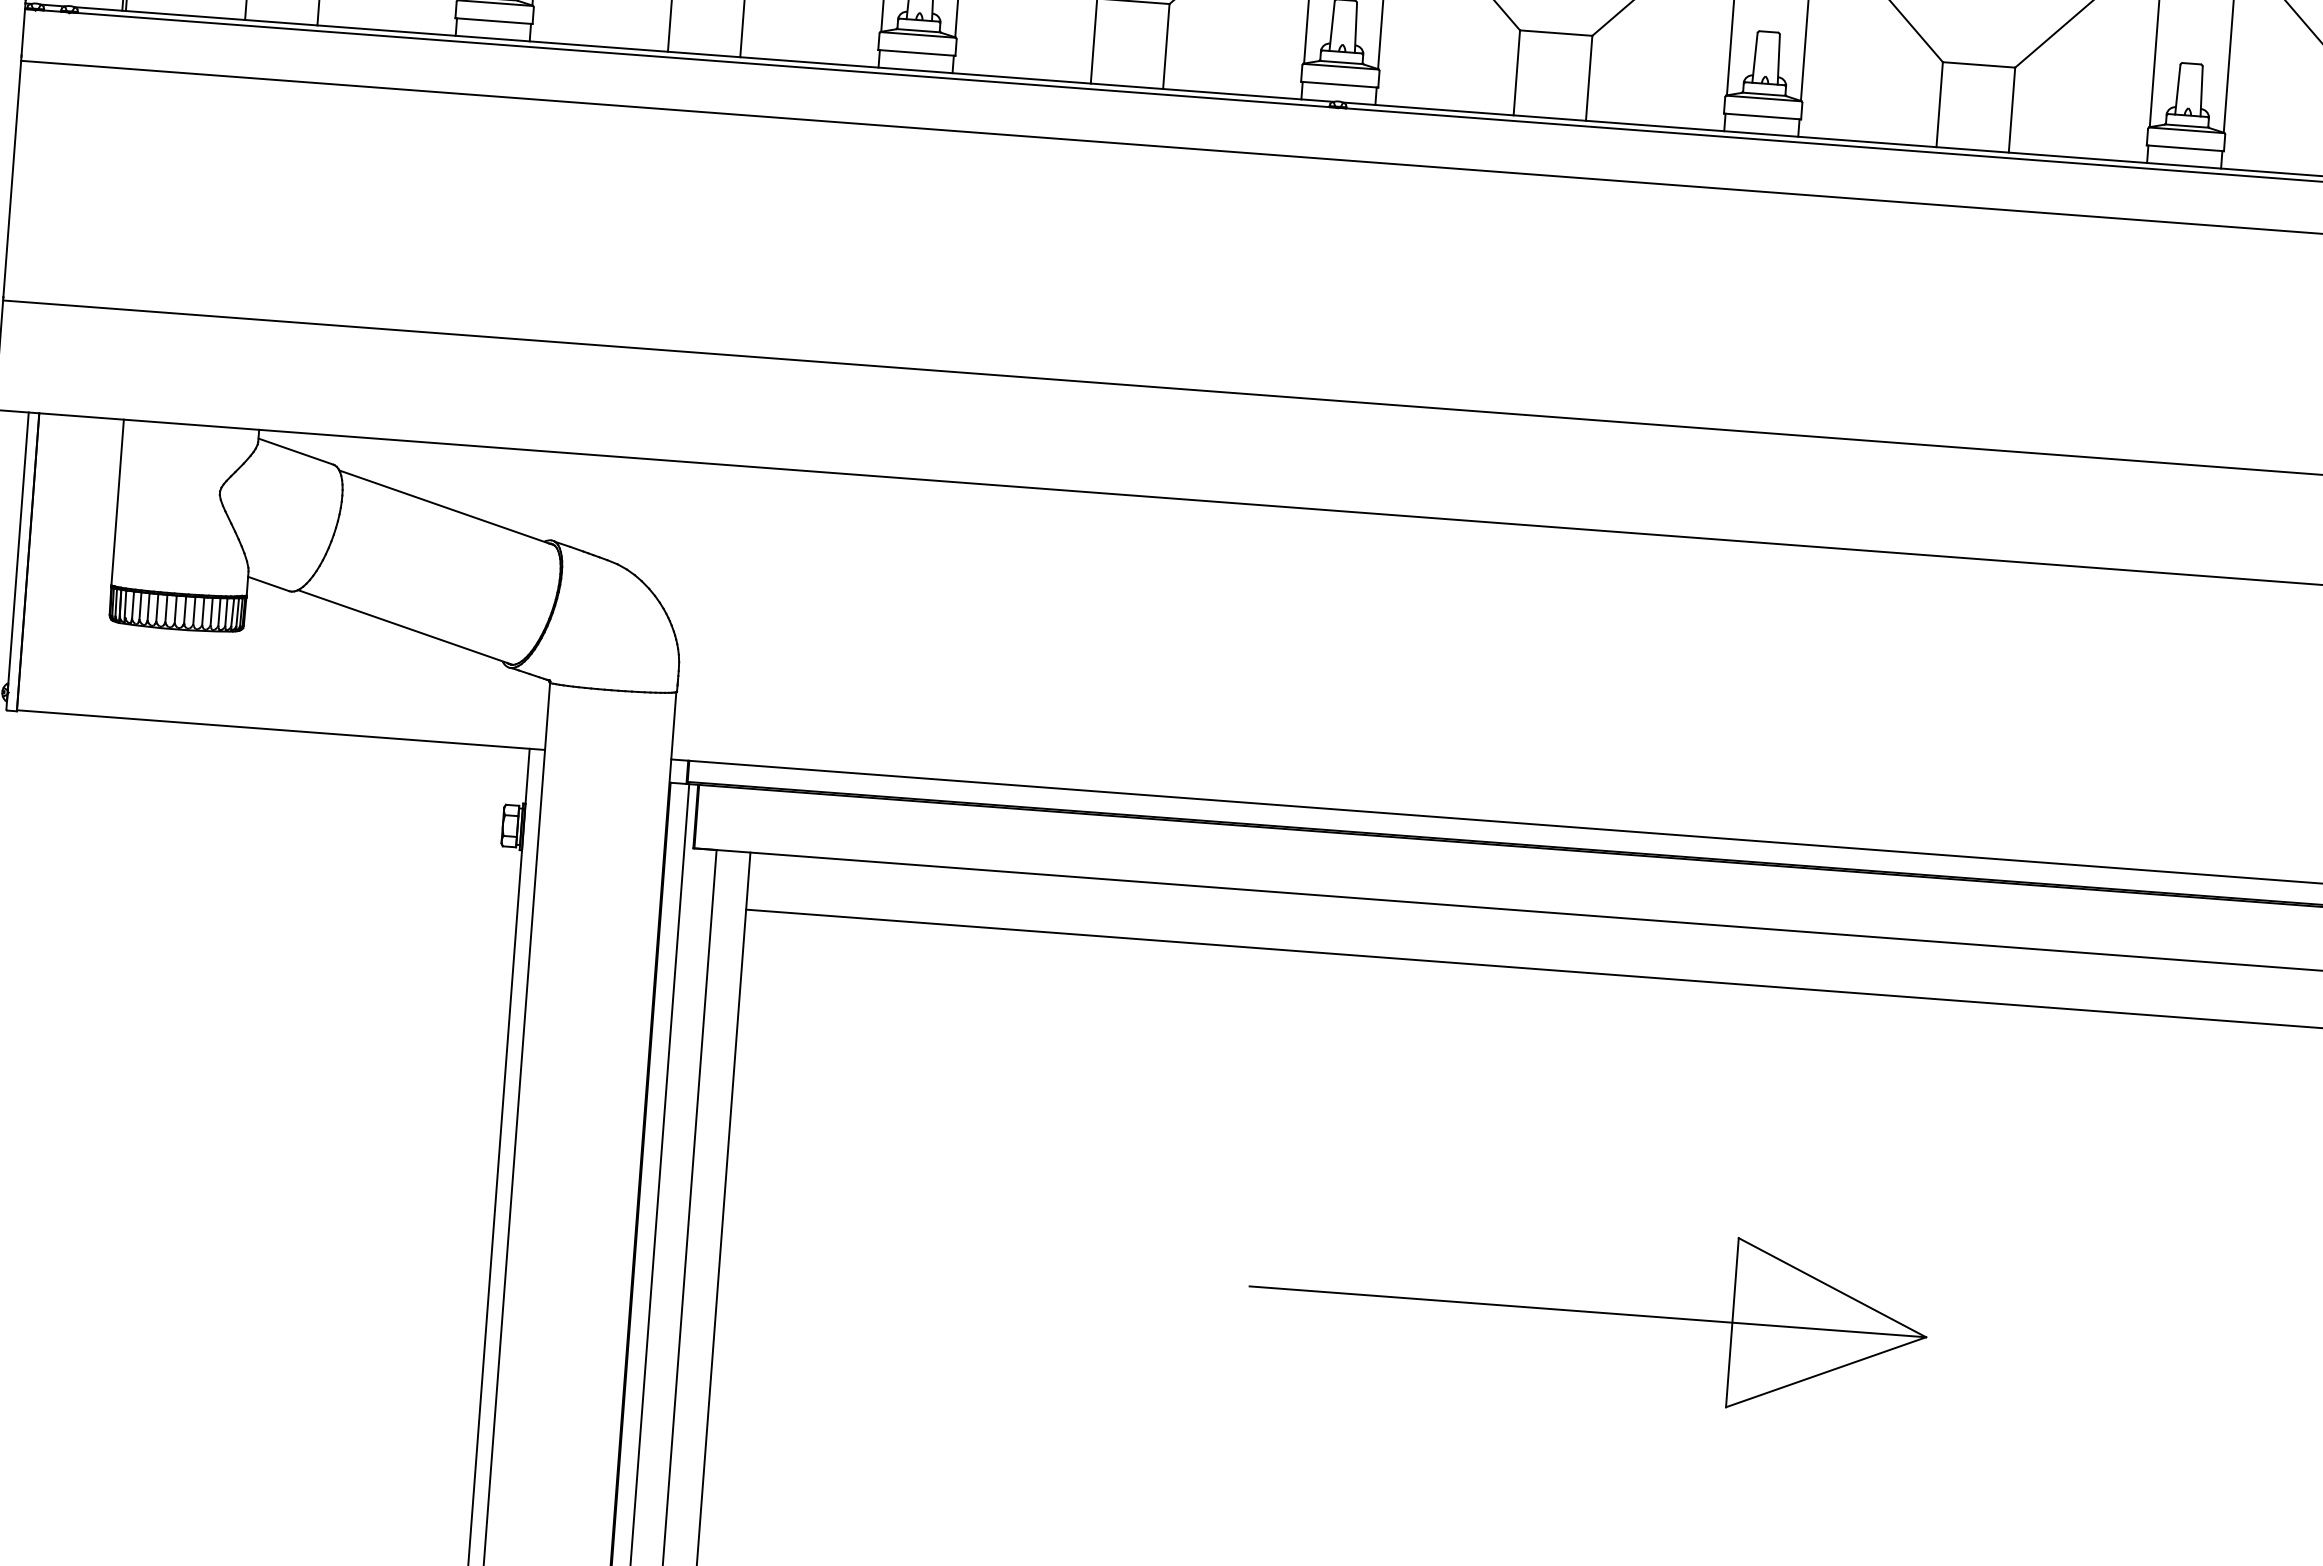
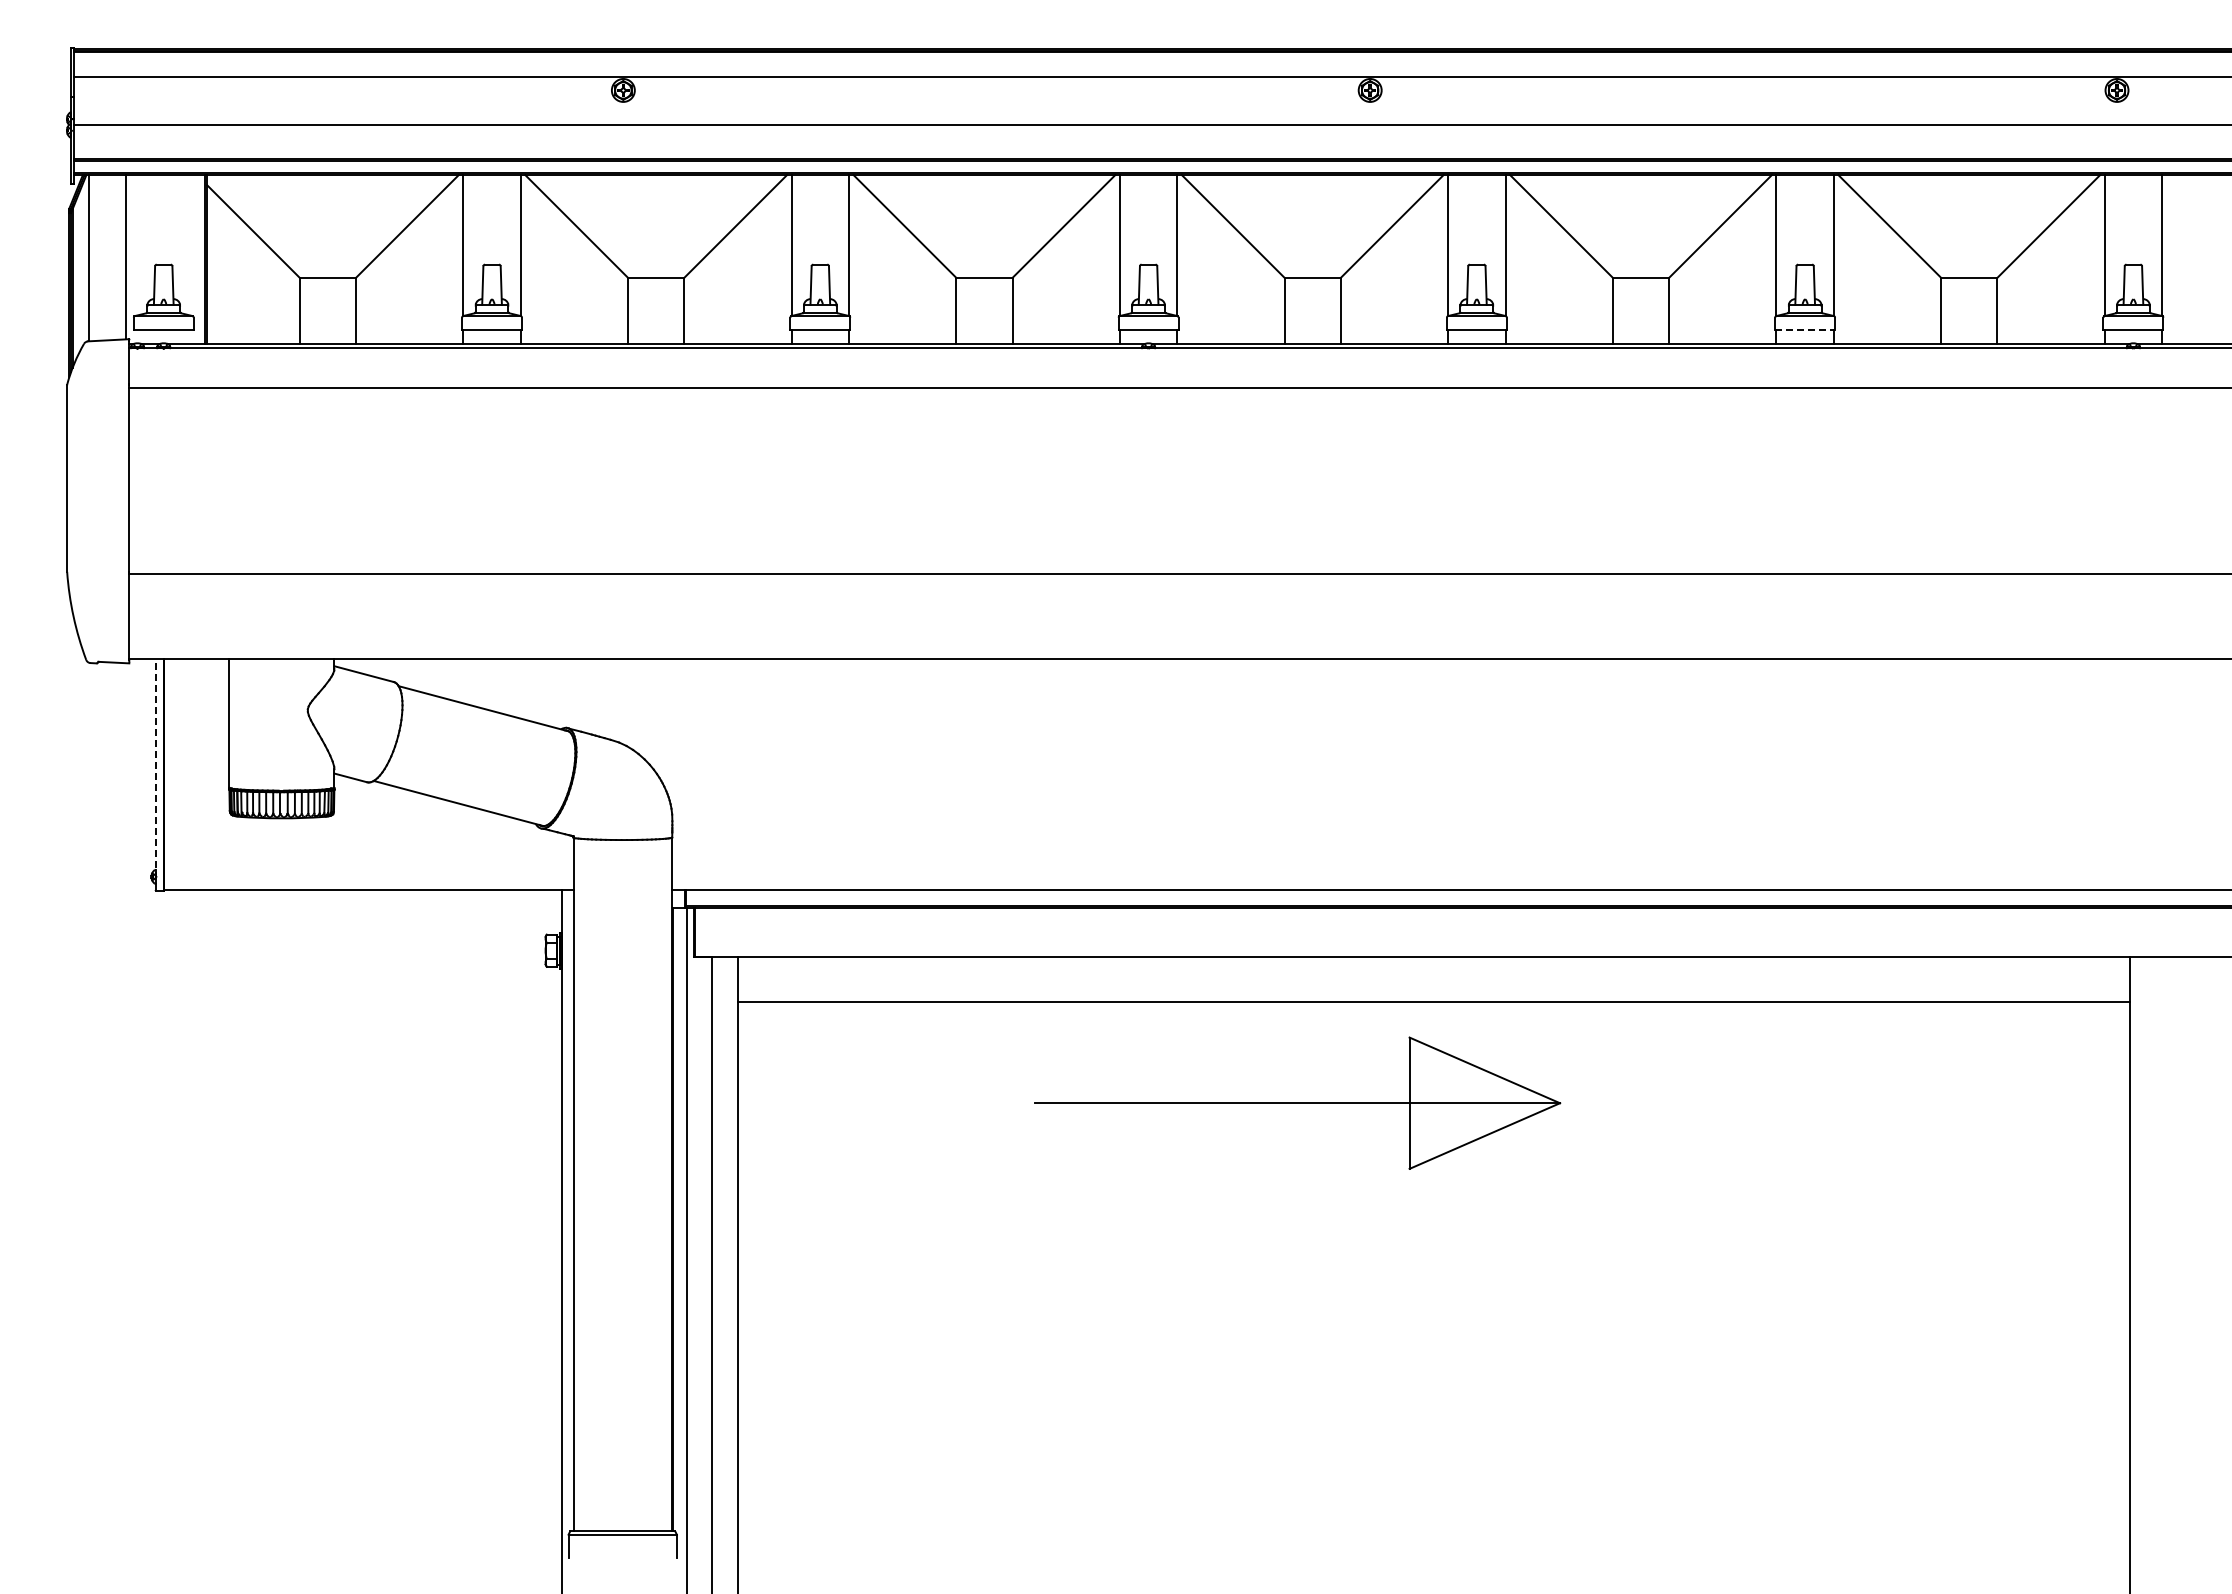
line: (2185, 148) -> (1805, 330), solid -> dashed
line: (17, 560) -> (155, 774), solid -> dashed
part: (1588, 1310) -> (1297, 1102), moved

